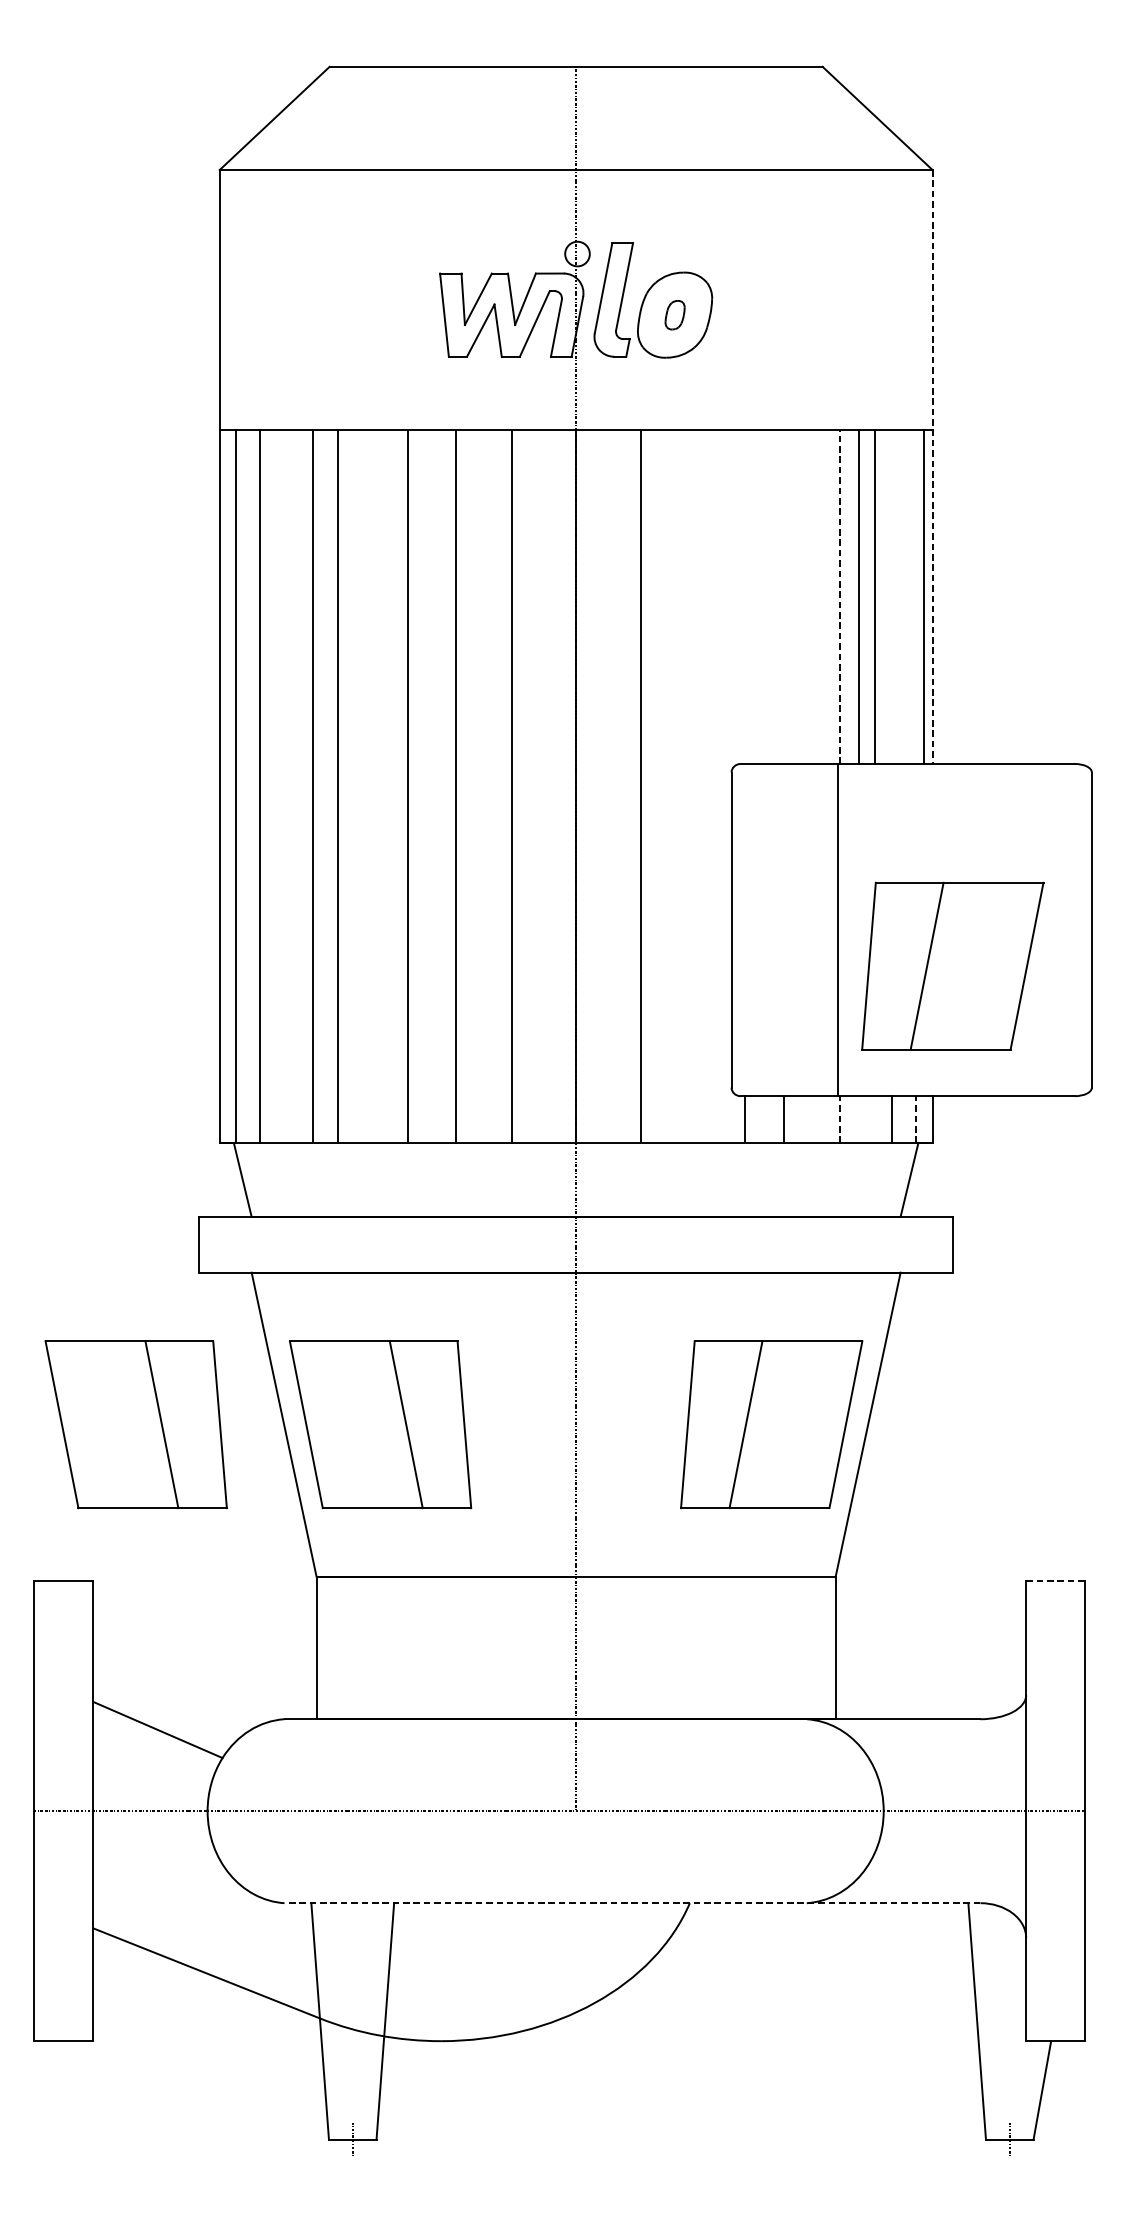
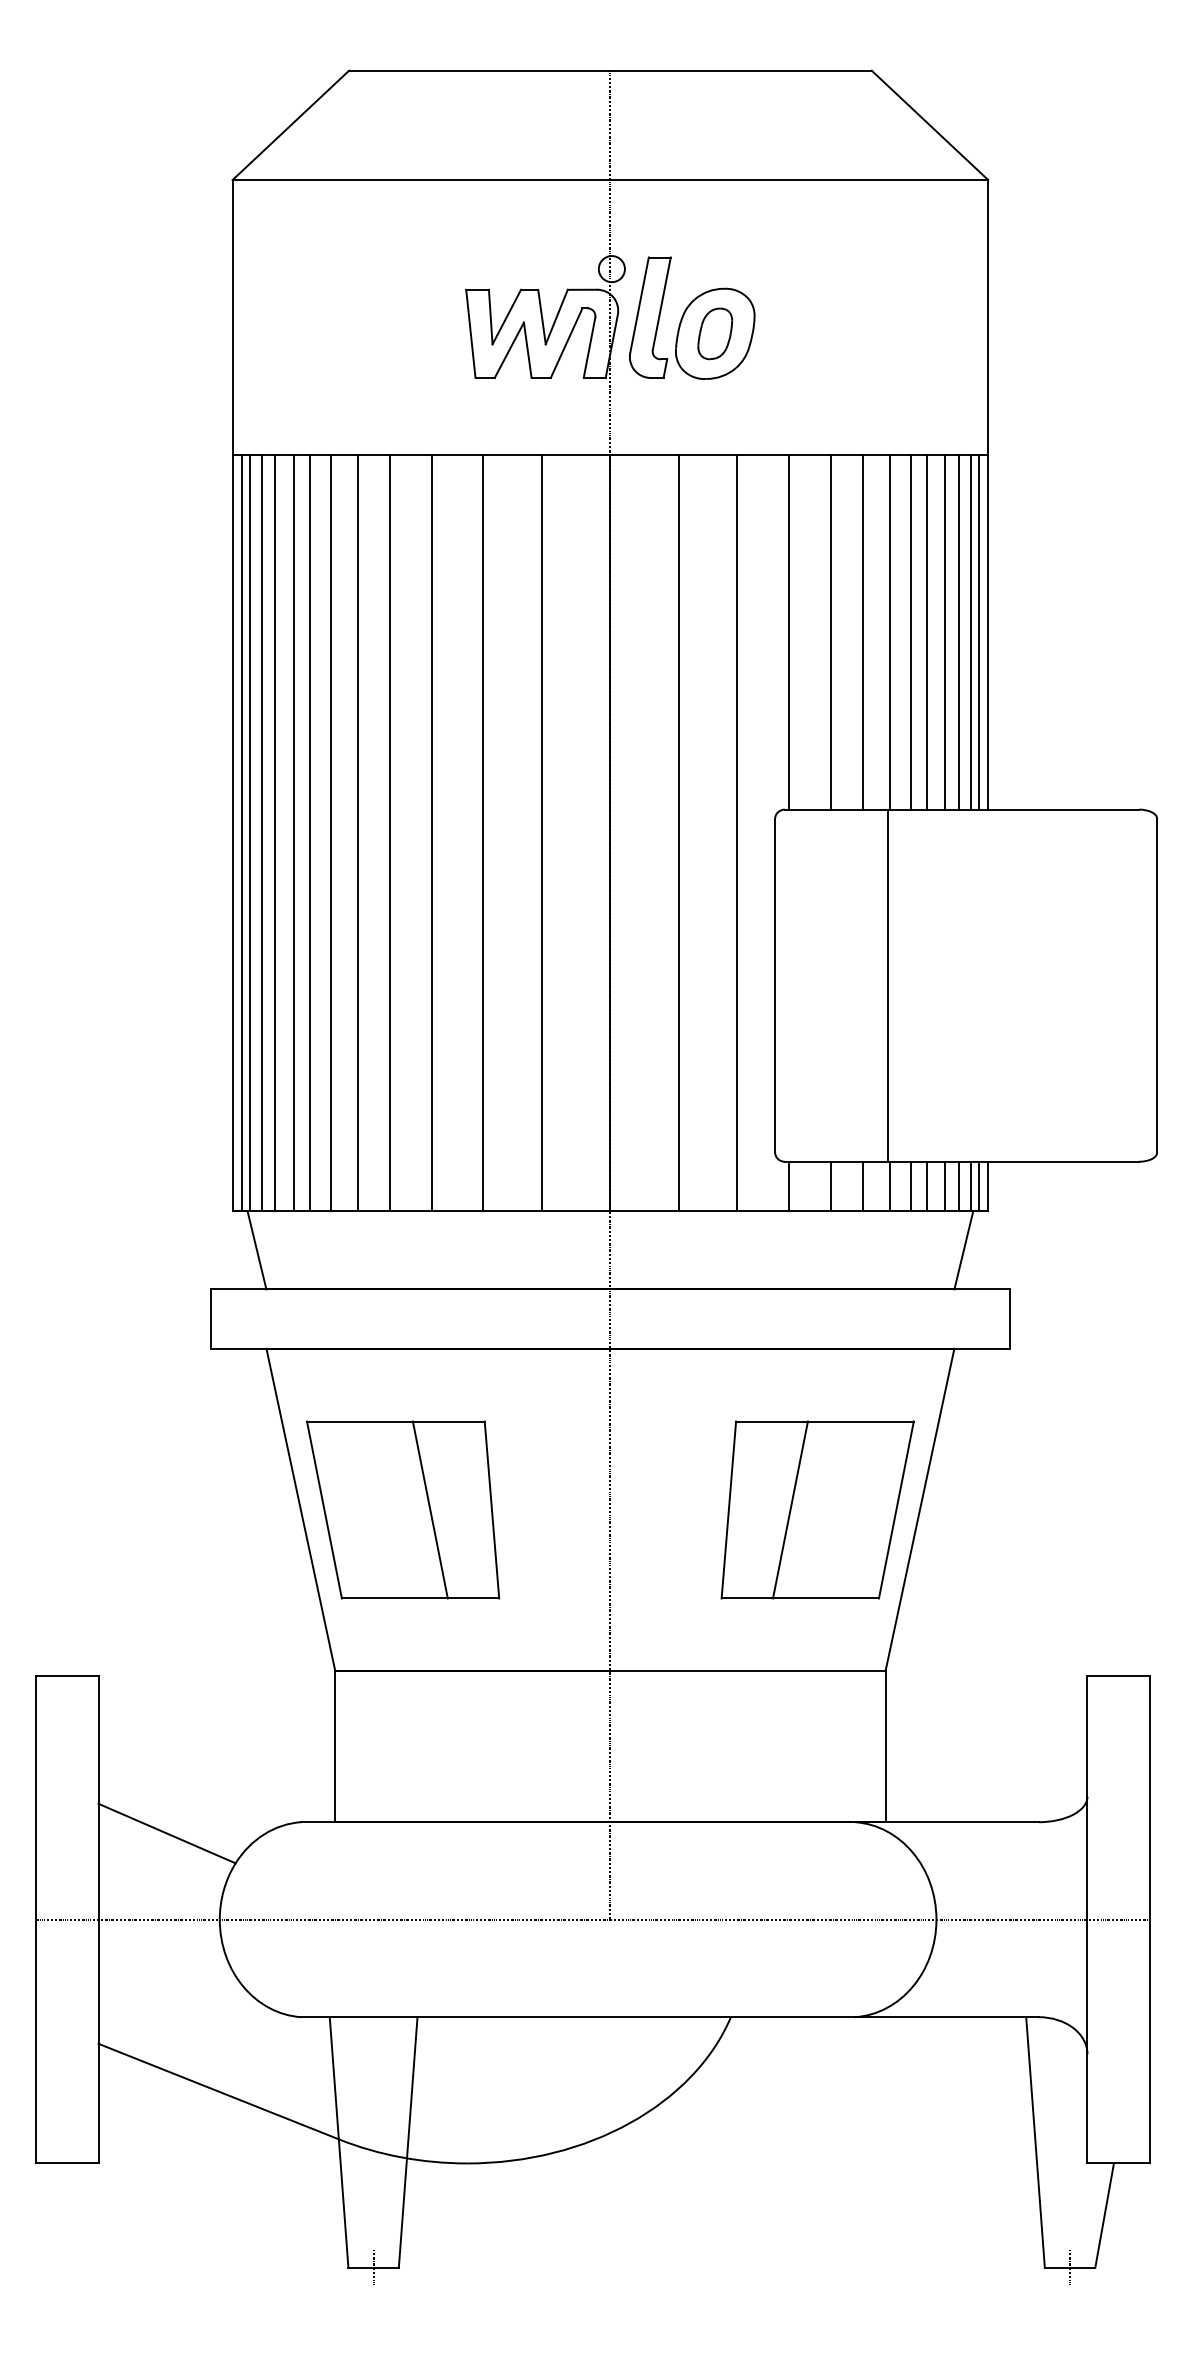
part: (675, 314) -> (715, 333), size x1.67
line: (932, 466) -> (988, 494), dashed -> solid
line: (745, 596) -> (789, 632), added
line: (783, 596) -> (830, 632), added
line: (814, 596) -> (863, 632), added
line: (839, 596) -> (889, 632), dashed -> solid
line: (892, 596) -> (945, 632), added
line: (904, 596) -> (958, 632), added
line: (915, 596) -> (970, 632), added
line: (229, 786) -> (242, 833), added
line: (247, 786) -> (262, 833), added
line: (277, 786) -> (293, 833), added
line: (293, 786) -> (310, 833), added
line: (367, 786) -> (389, 833), added
line: (696, 786) -> (737, 833), added
part: (952, 965) -> (1009, 1023), removed
line: (814, 1119) -> (863, 1186), added
line: (839, 1119) -> (889, 1186), dashed -> solid
line: (859, 1119) -> (910, 1186), added
line: (875, 1119) -> (927, 1186), added
line: (904, 1119) -> (958, 1186), added
line: (915, 1119) -> (970, 1186), dashed -> solid
line: (923, 1119) -> (978, 1186), added
part: (136, 1424) -> (144, 1509), removed
line: (1056, 1580) -> (1119, 1675), dashed -> solid
line: (632, 1903) -> (670, 2017), dashed -> solid

